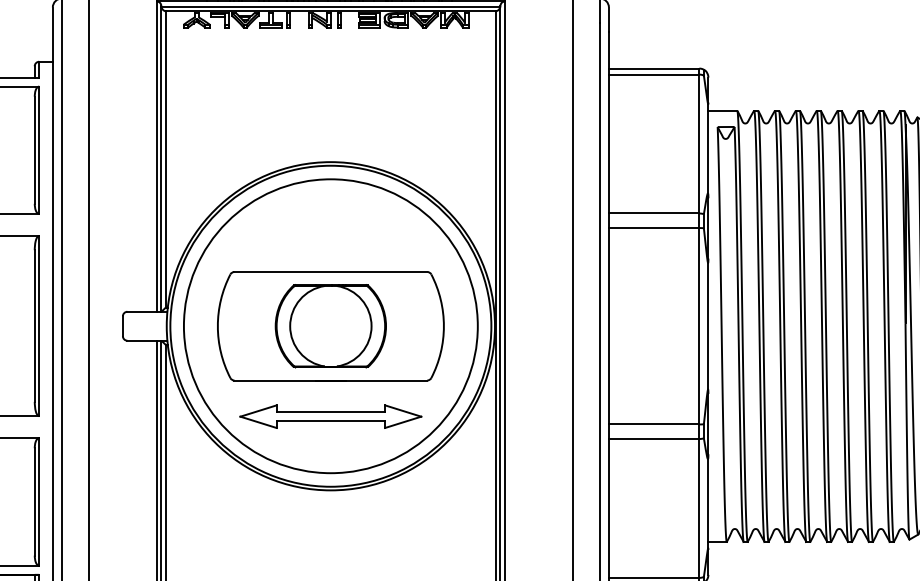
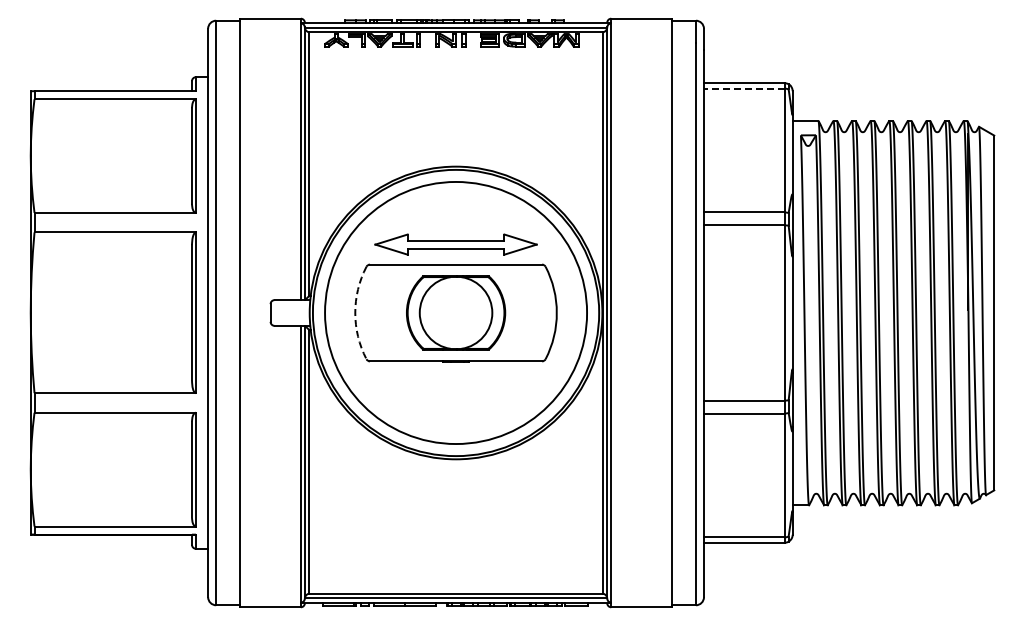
line: (653, 74) -> (743, 88), solid -> dashed
arc: (218, 326) -> (355, 313), solid -> dashed
part: (330, 416) -> (455, 244), moved

